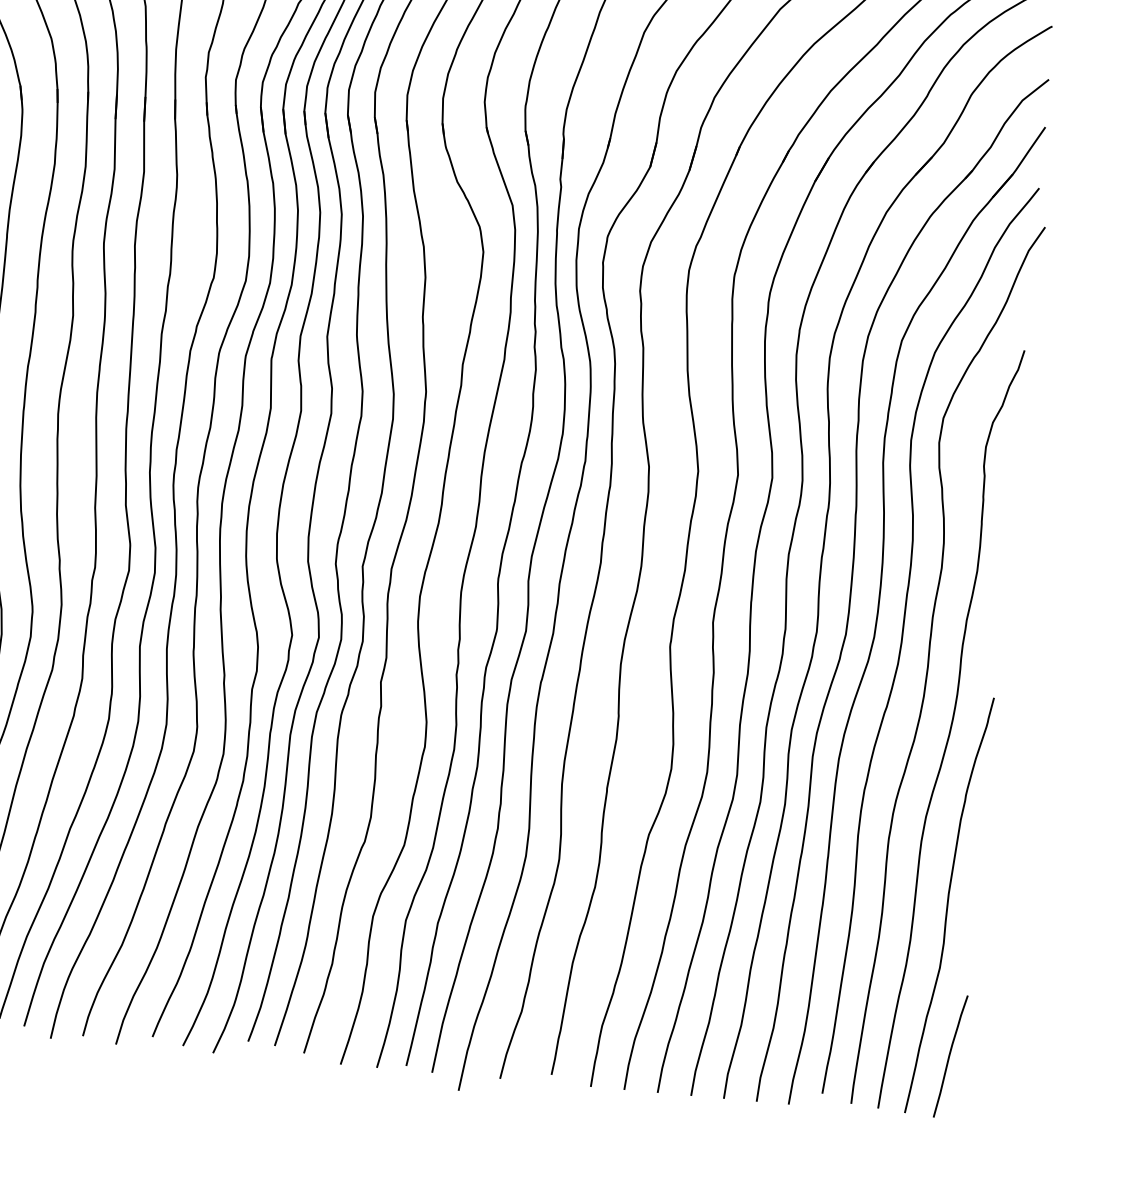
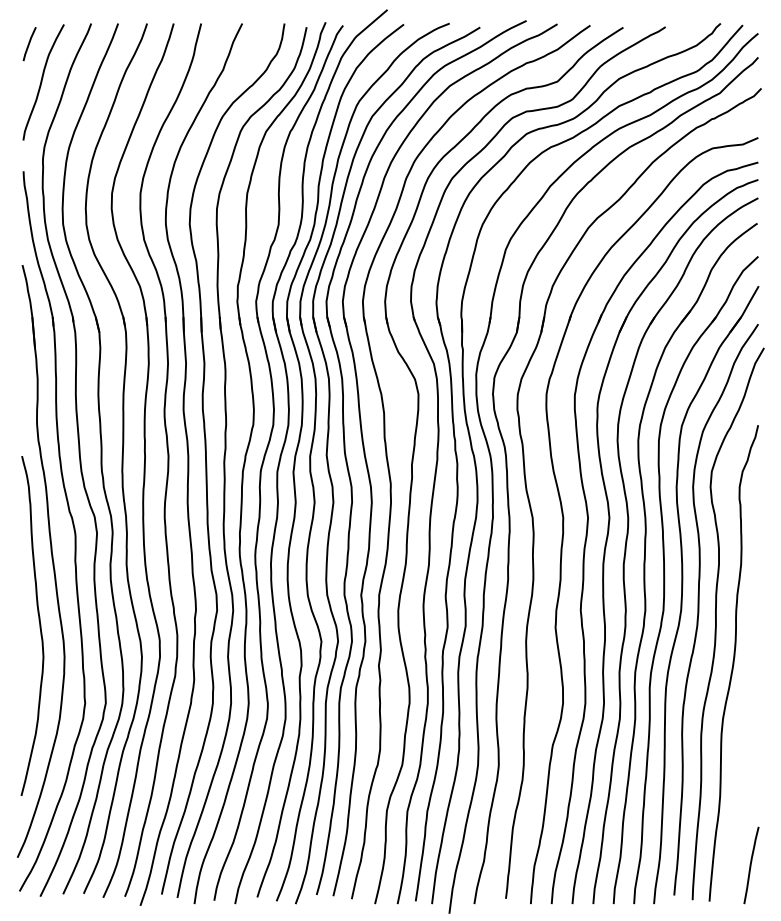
curve: (949, 904) -> (742, 771), removed

